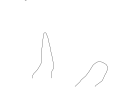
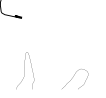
curve: (41, 54) -> (24, 70), moved

